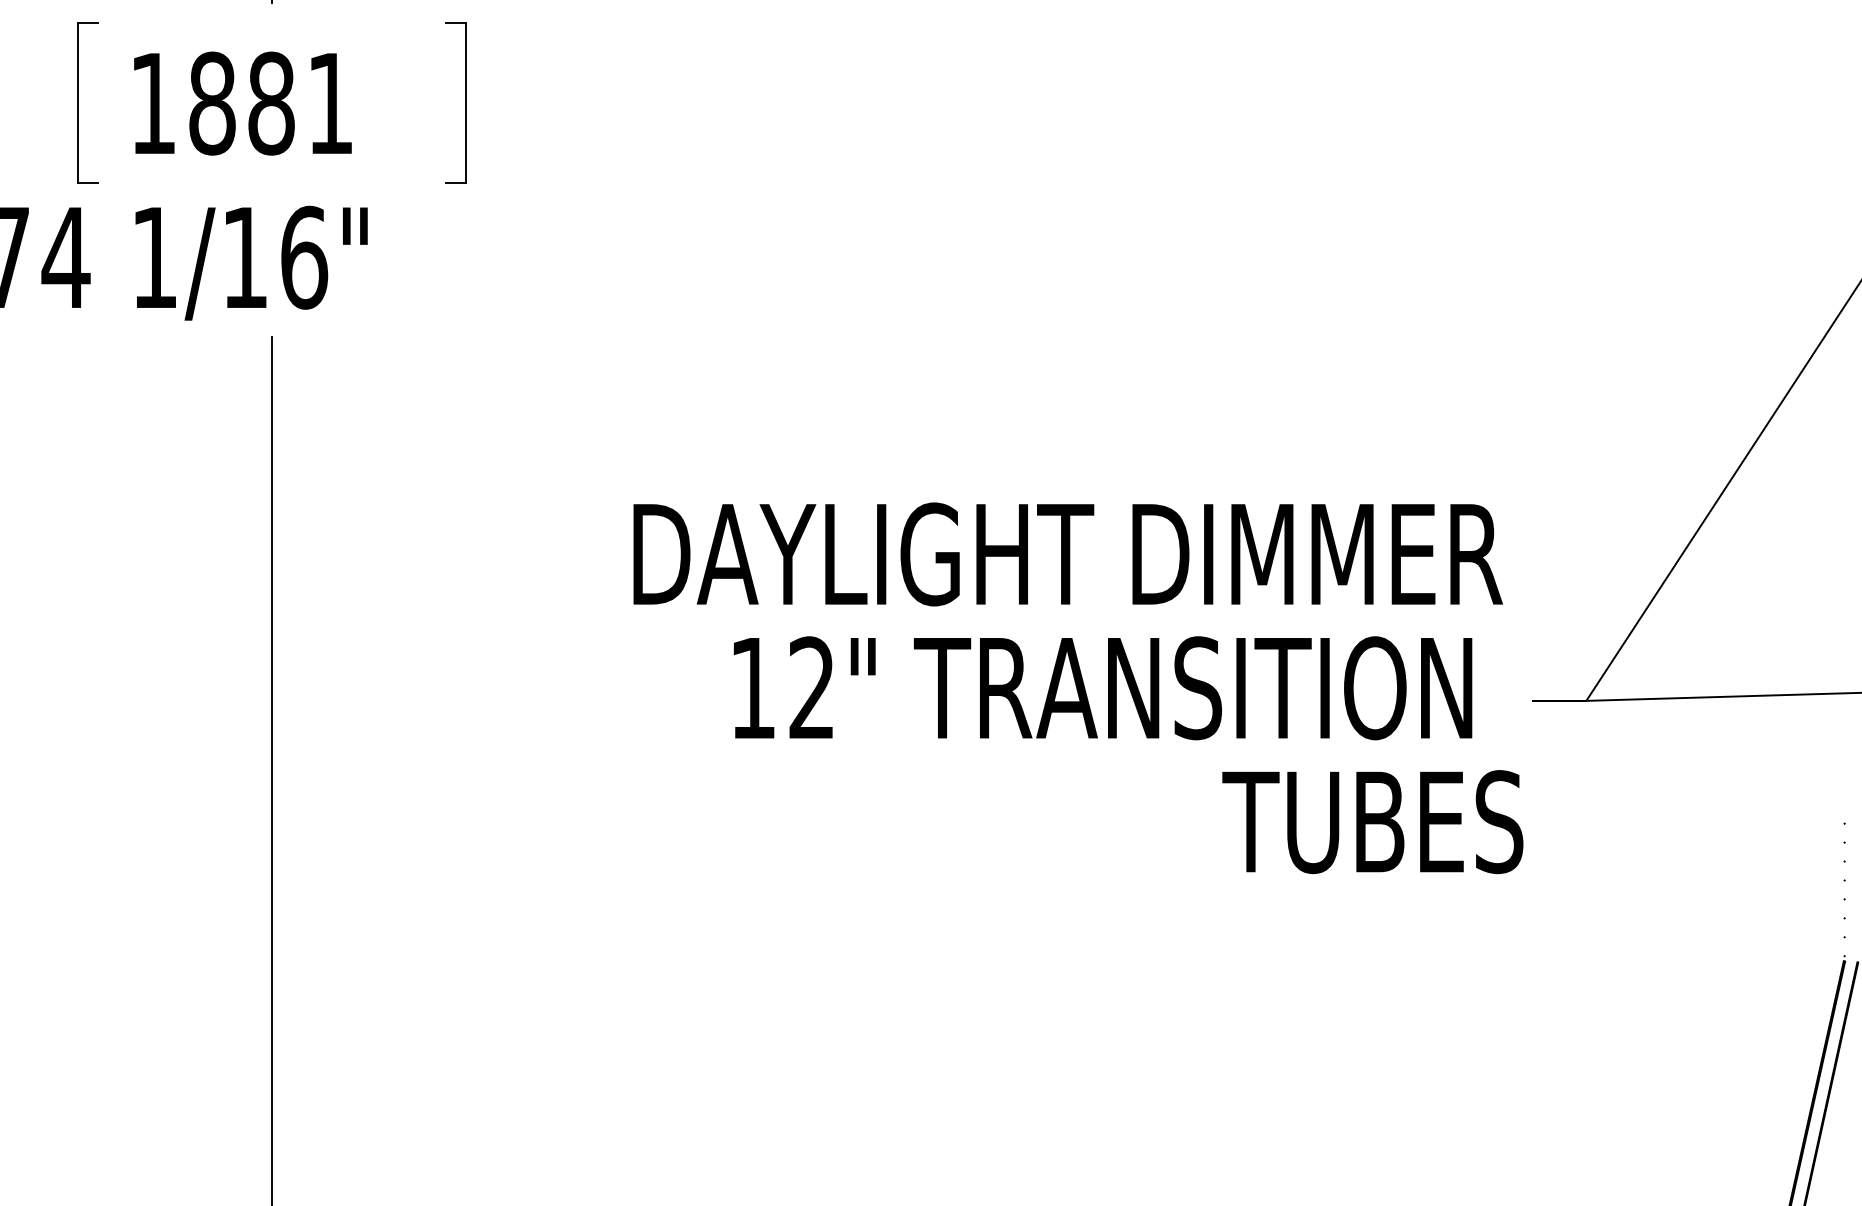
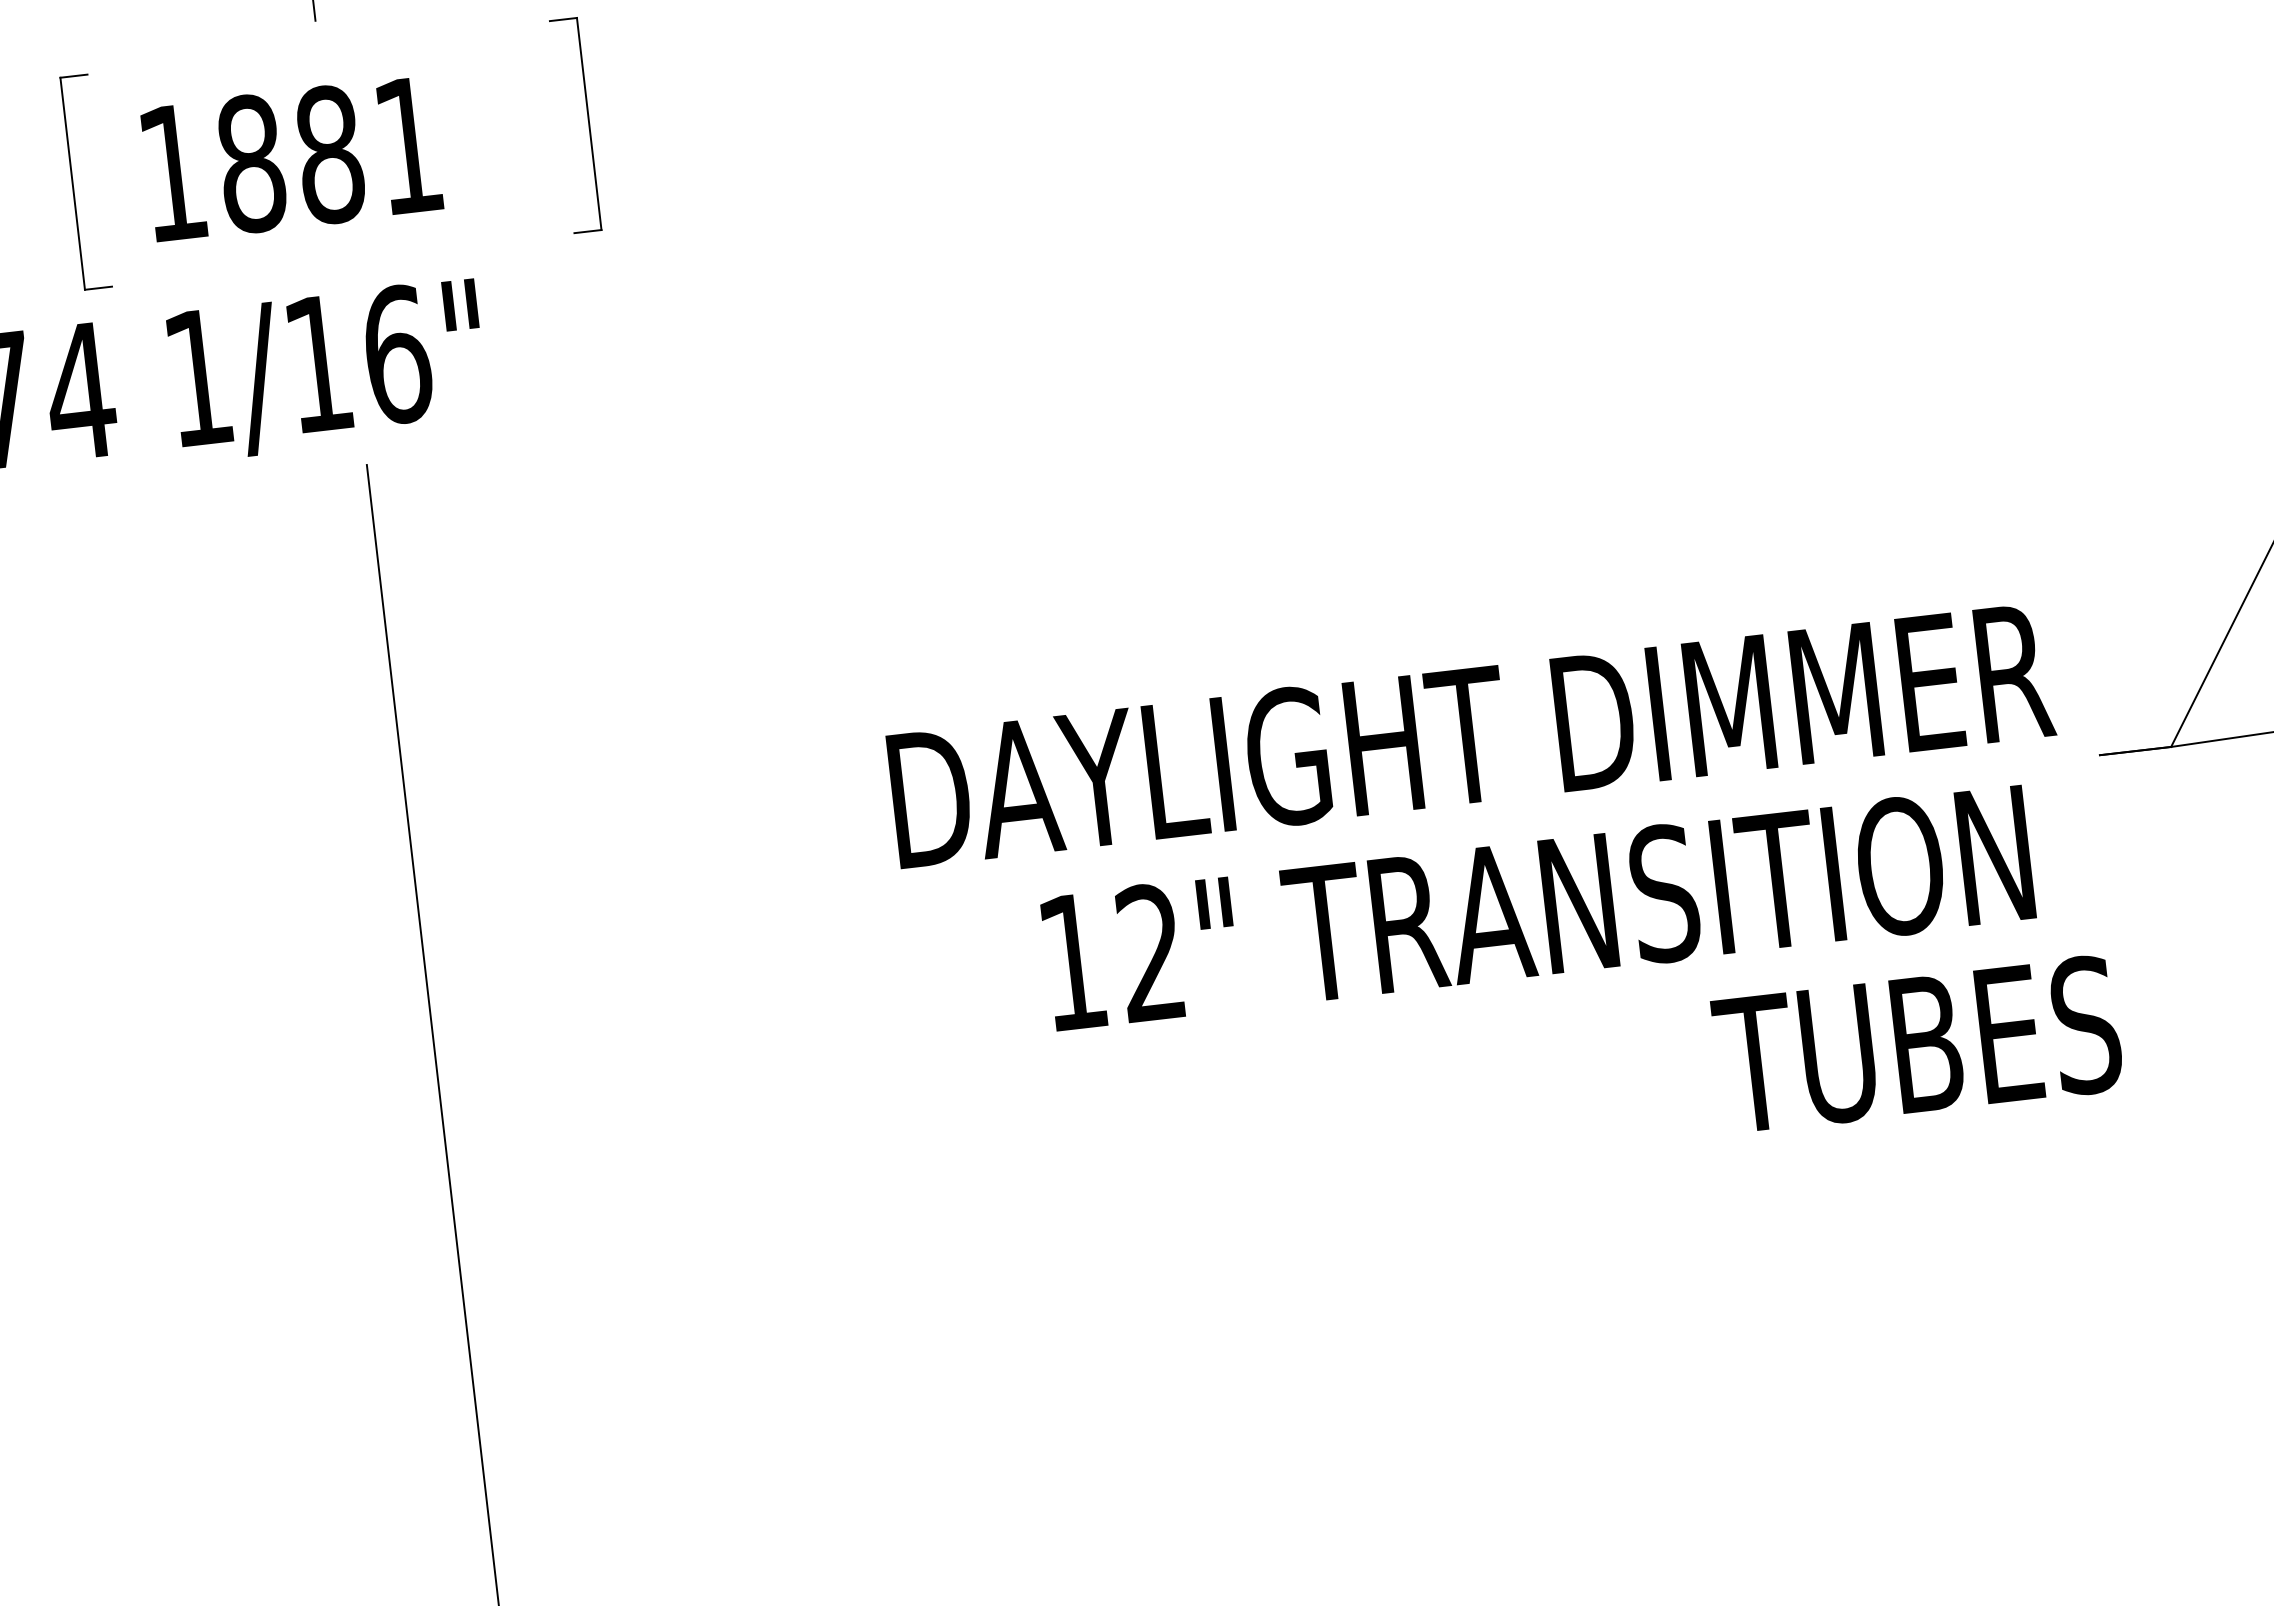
text: (1078, 688) -> (1505, 912), moved

